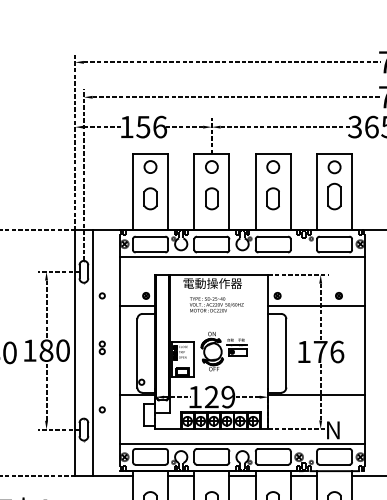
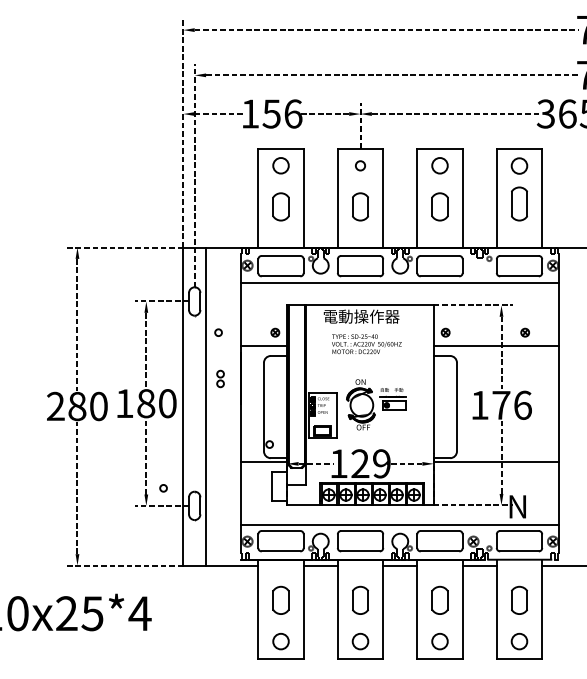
circle: (211, 166) -> (360, 165), size x0.6
part: (102, 347) -> (220, 378), moved
circle: (102, 410) -> (163, 488), moved

